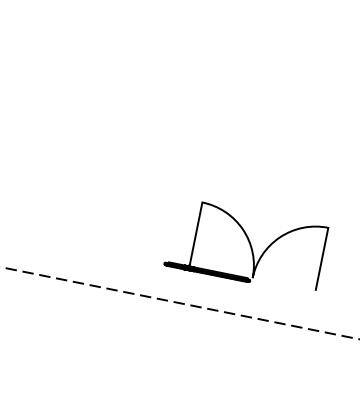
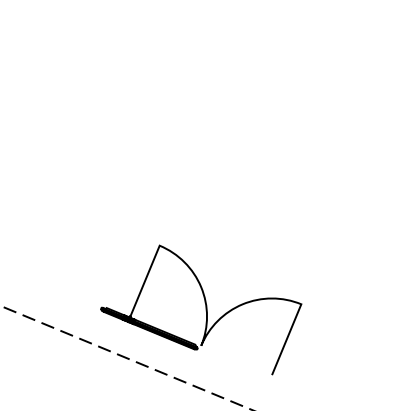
part: (246, 245) -> (201, 306), moved

